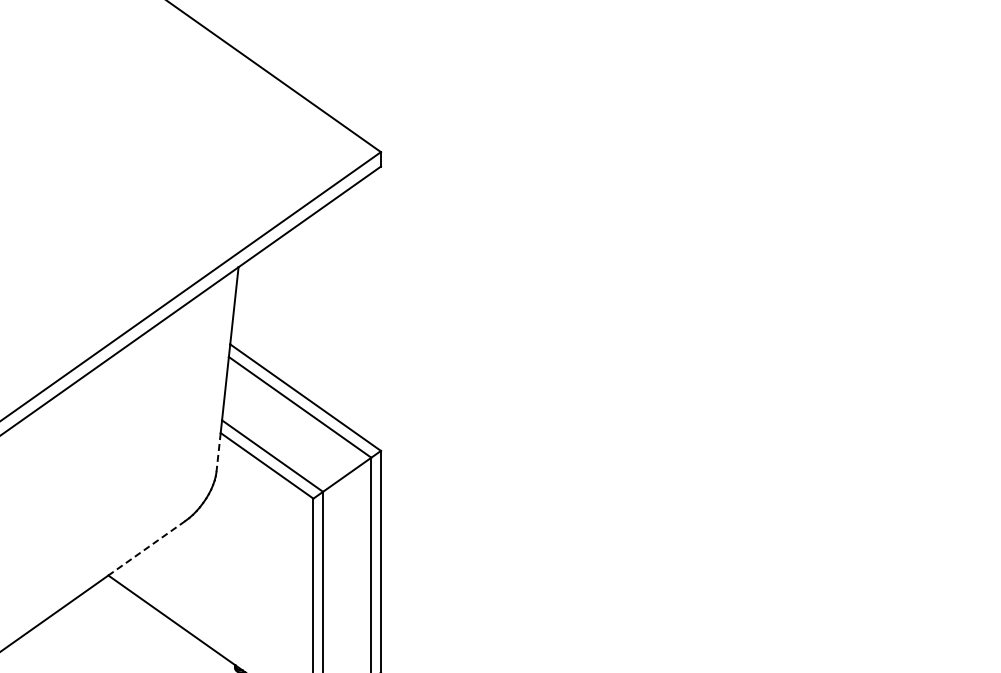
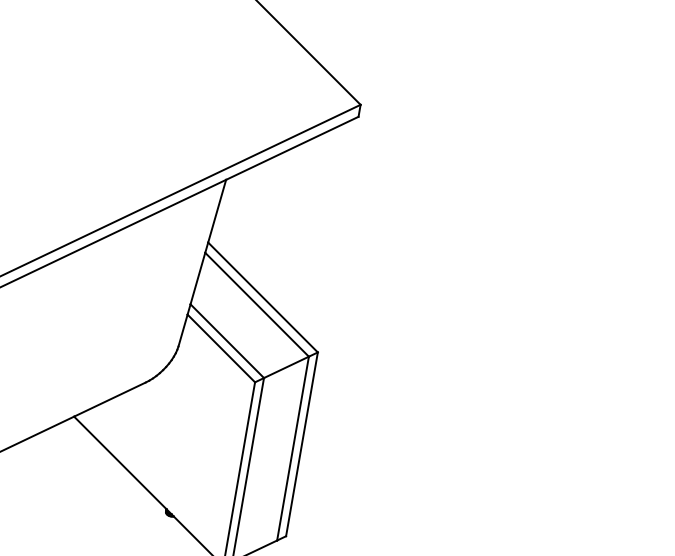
line: (218, 452) -> (182, 330), dashed -> solid
line: (146, 548) -> (109, 399), dashed -> solid

